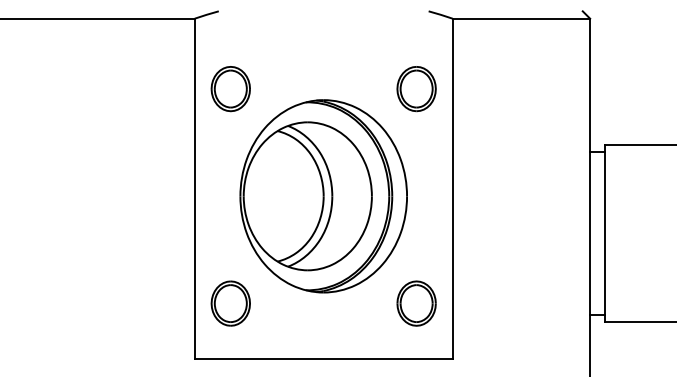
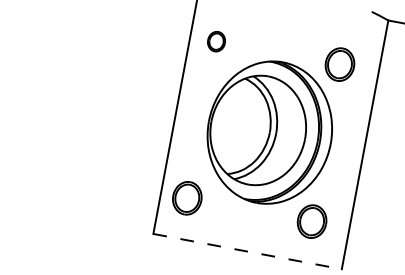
part: (230, 89) -> (216, 41), size x0.6
part: (416, 89) -> (339, 64), moved
part: (416, 303) -> (312, 221), moved
line: (323, 359) -> (247, 251), solid -> dashed

